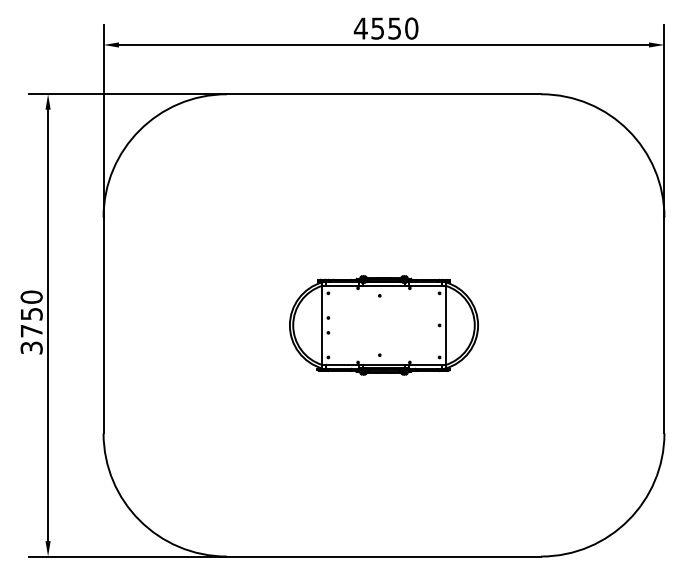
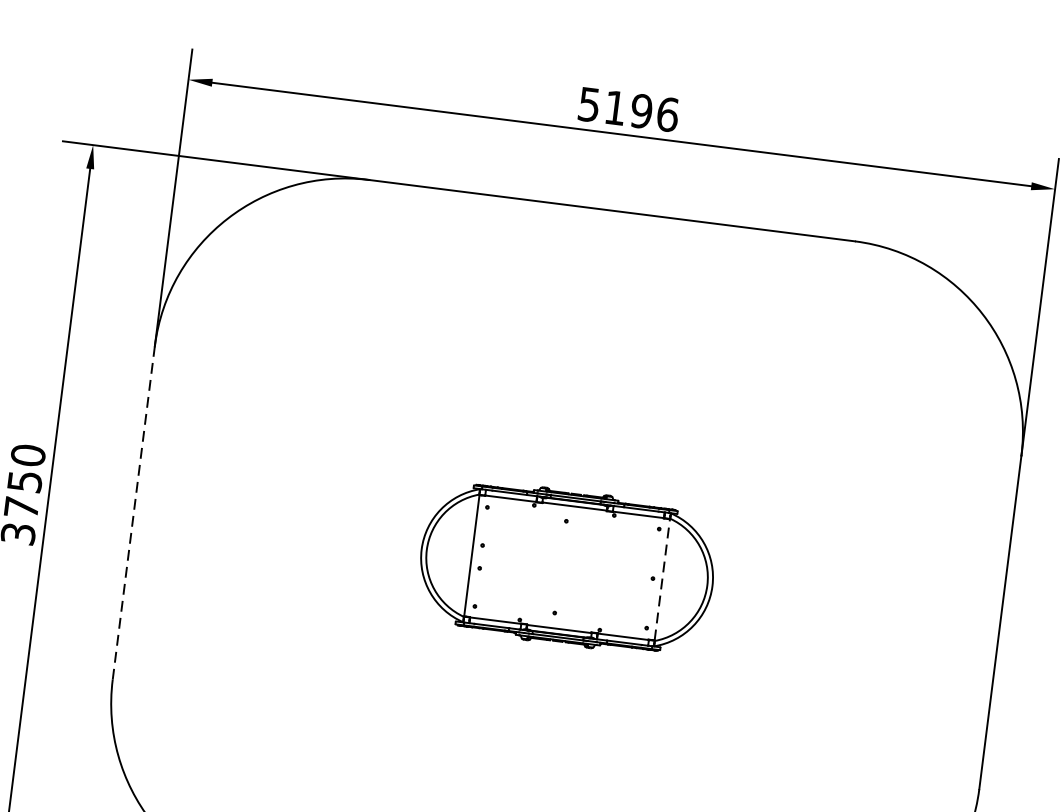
text: (385, 28) -> (627, 109), 4550 -> 5196
line: (445, 324) -> (662, 578), solid -> dashed
line: (103, 325) -> (133, 513), solid -> dashed

